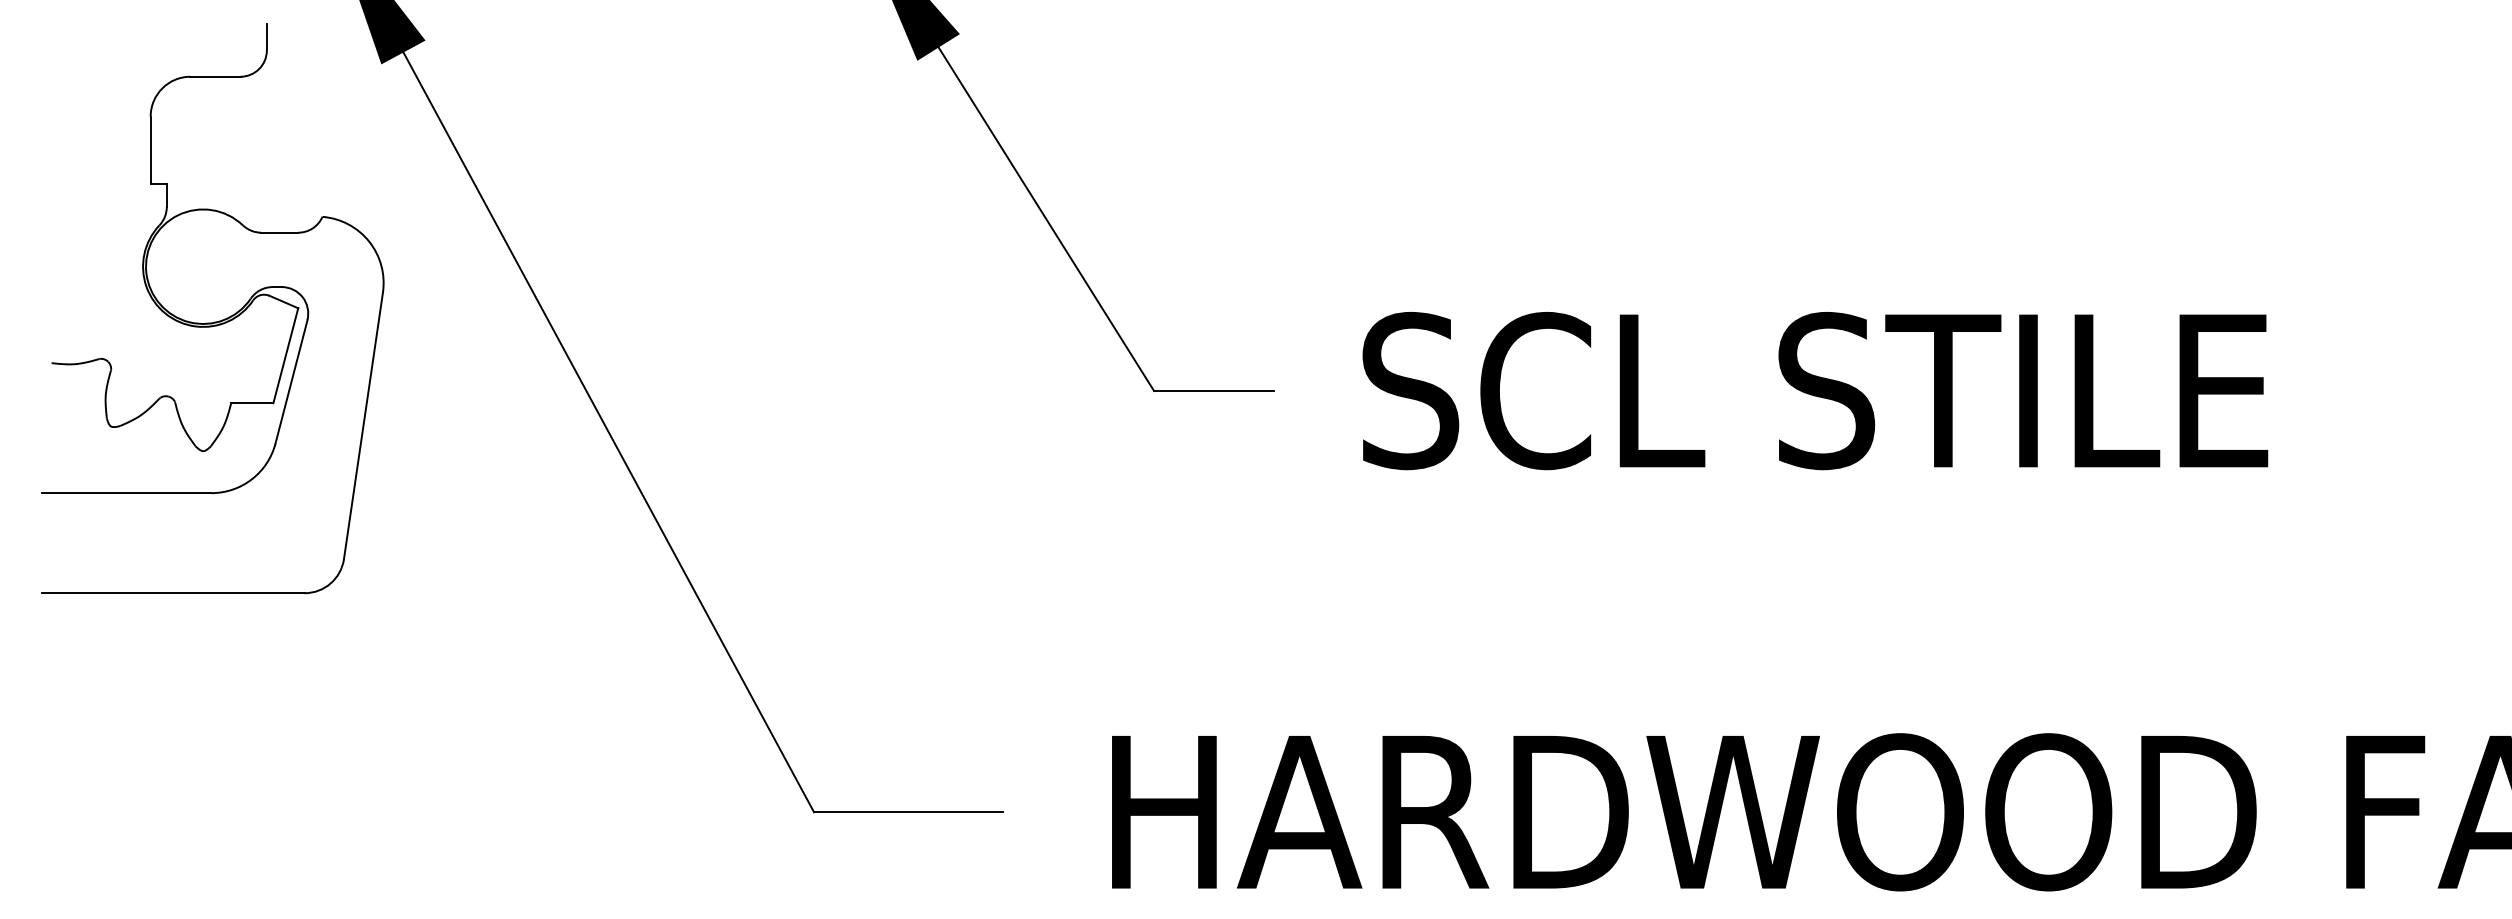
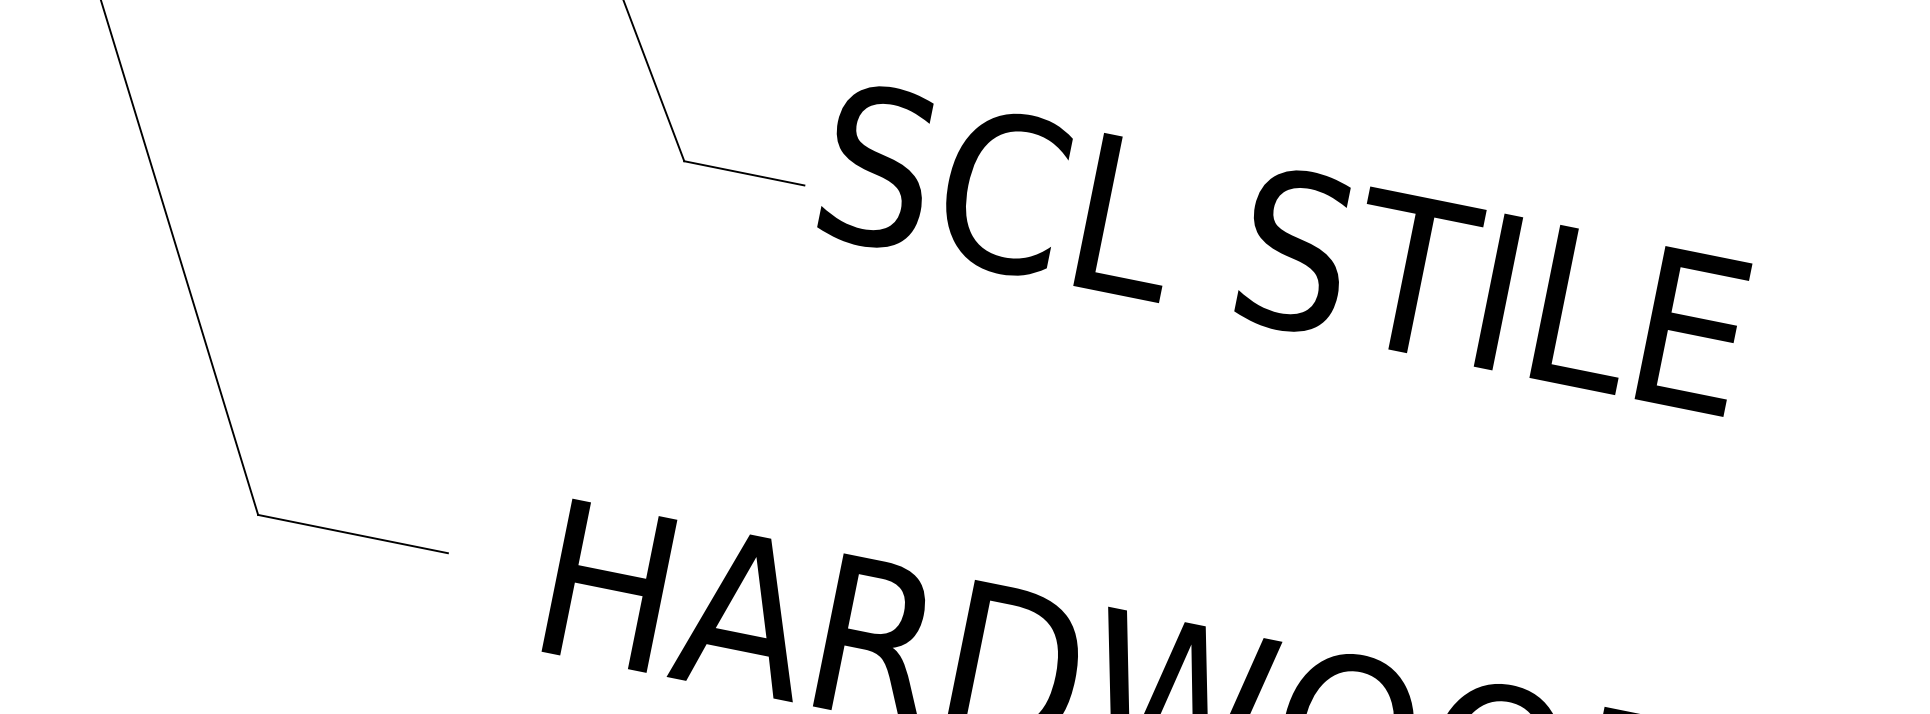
text: (1815, 391) -> (1284, 249), moved

